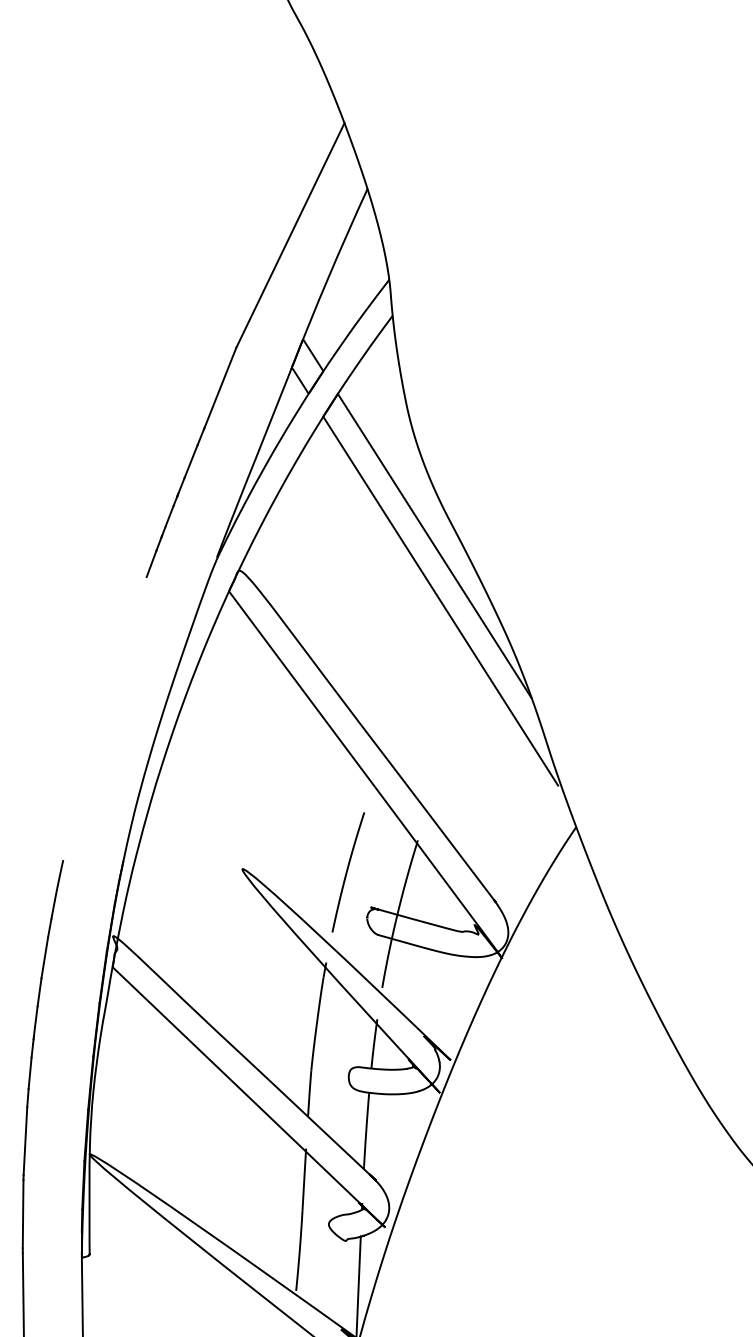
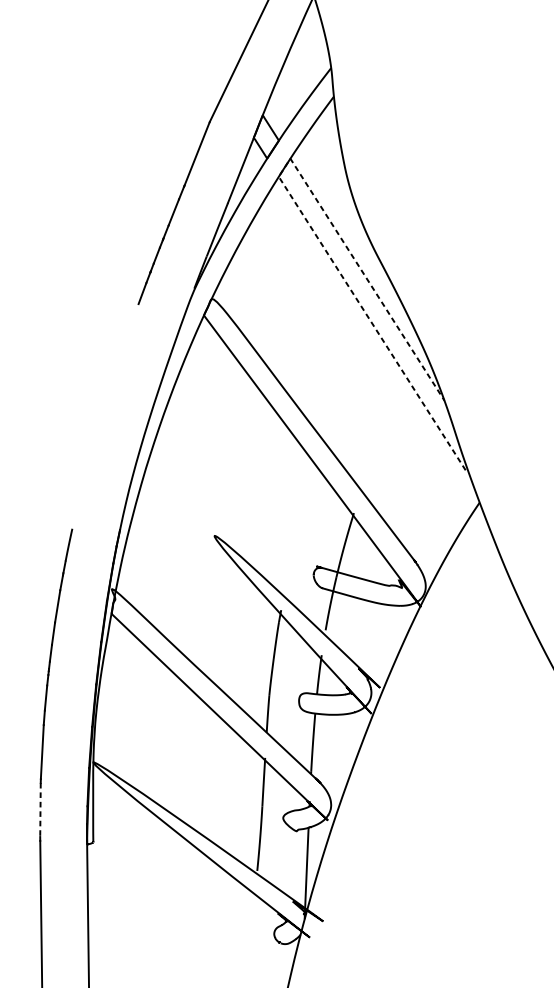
line: (335, 436) -> (288, 192), solid -> dashed
part: (347, 872) -> (298, 538), removed
line: (23, 1214) -> (40, 810), solid -> dashed

